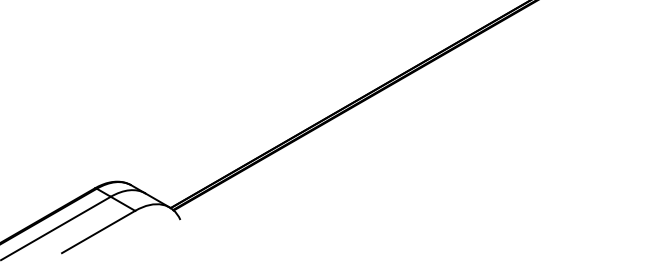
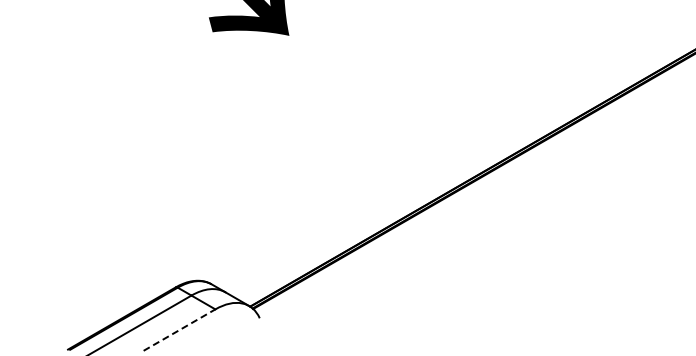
line: (98, 231) -> (179, 329), solid -> dashed

